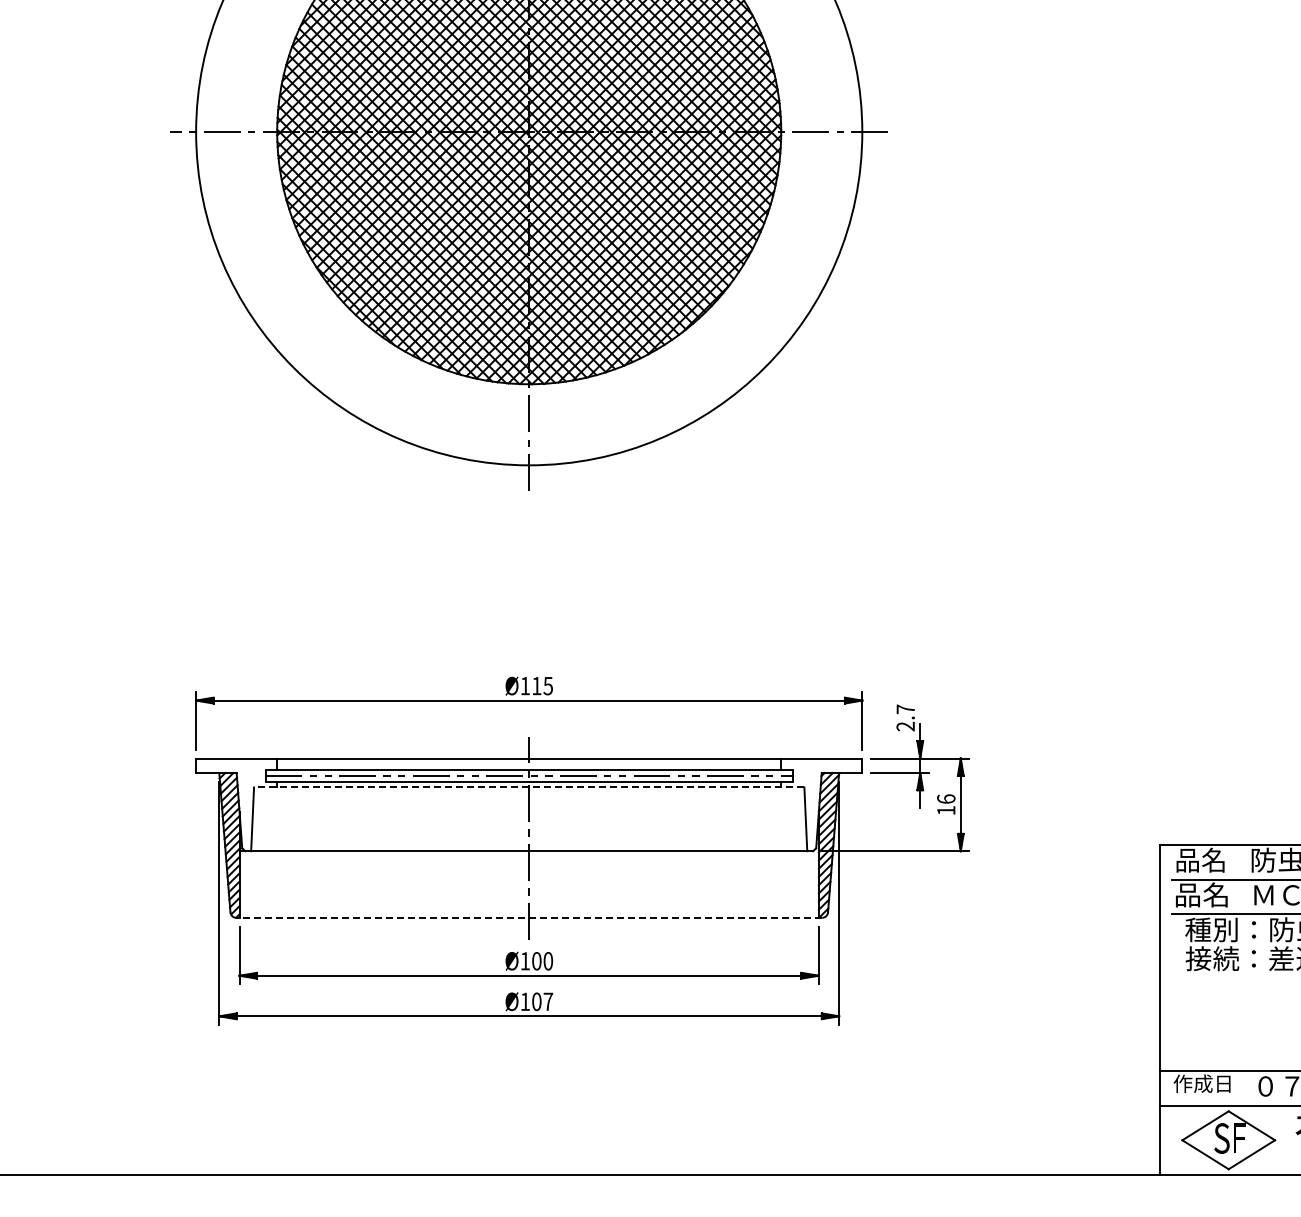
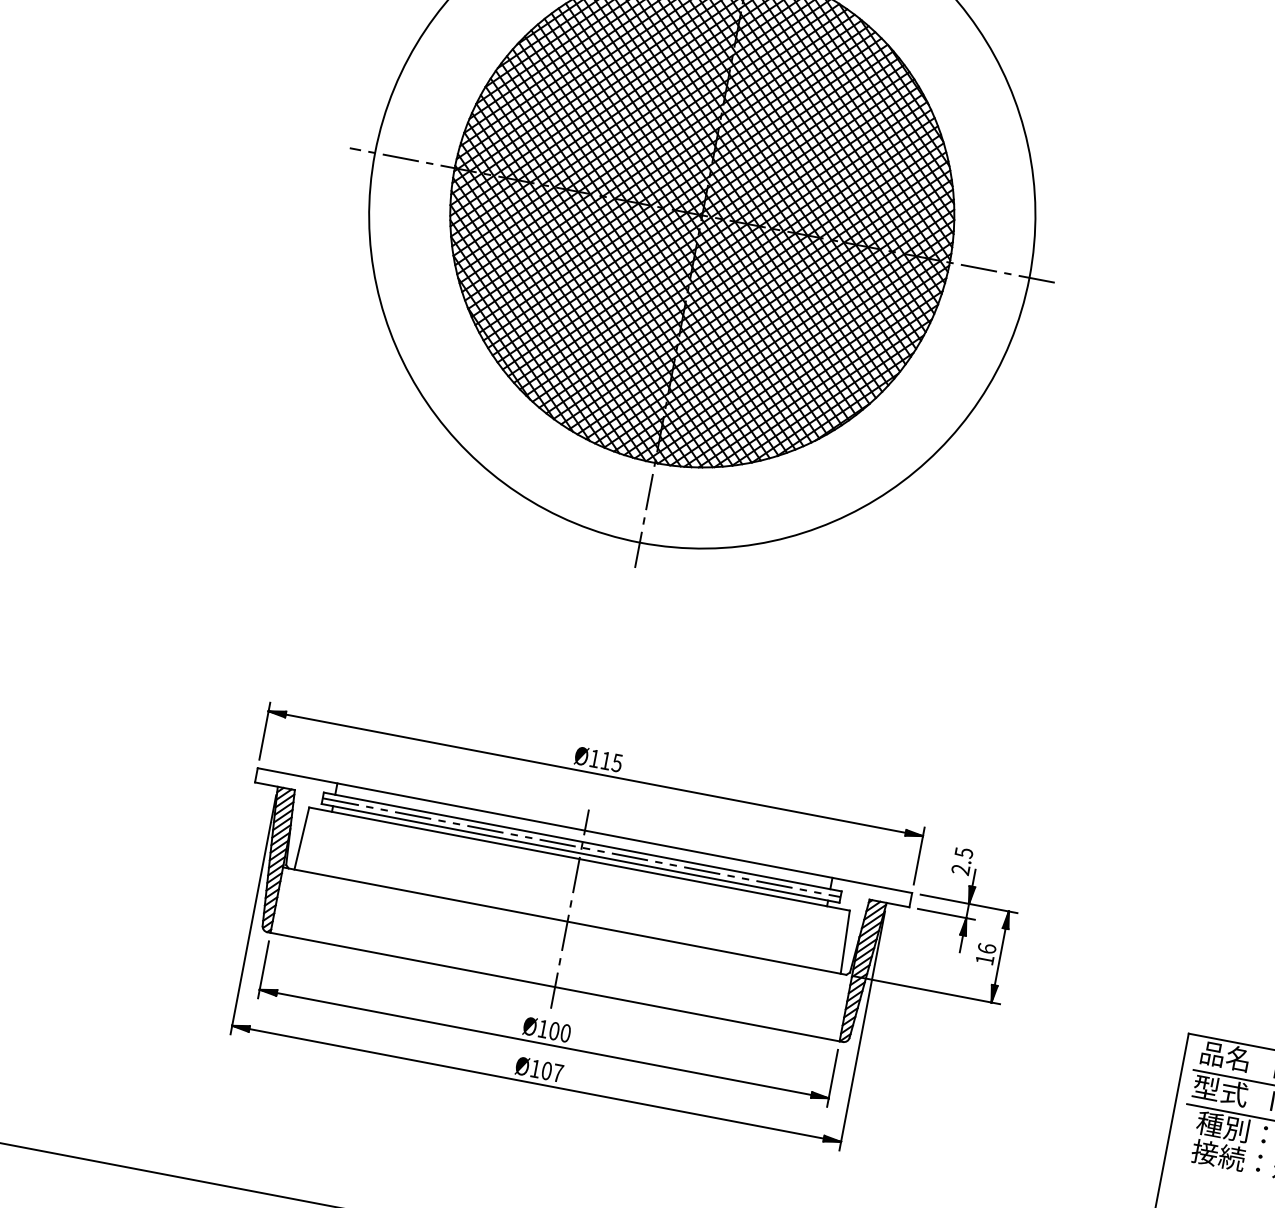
text: (905, 709) -> (963, 852), 2.7 -> 2.5
line: (528, 787) -> (578, 858), dashed -> solid
text: (1201, 894) -> (1219, 1090), 品名 -> 型式
line: (529, 917) -> (555, 986), dashed -> solid

